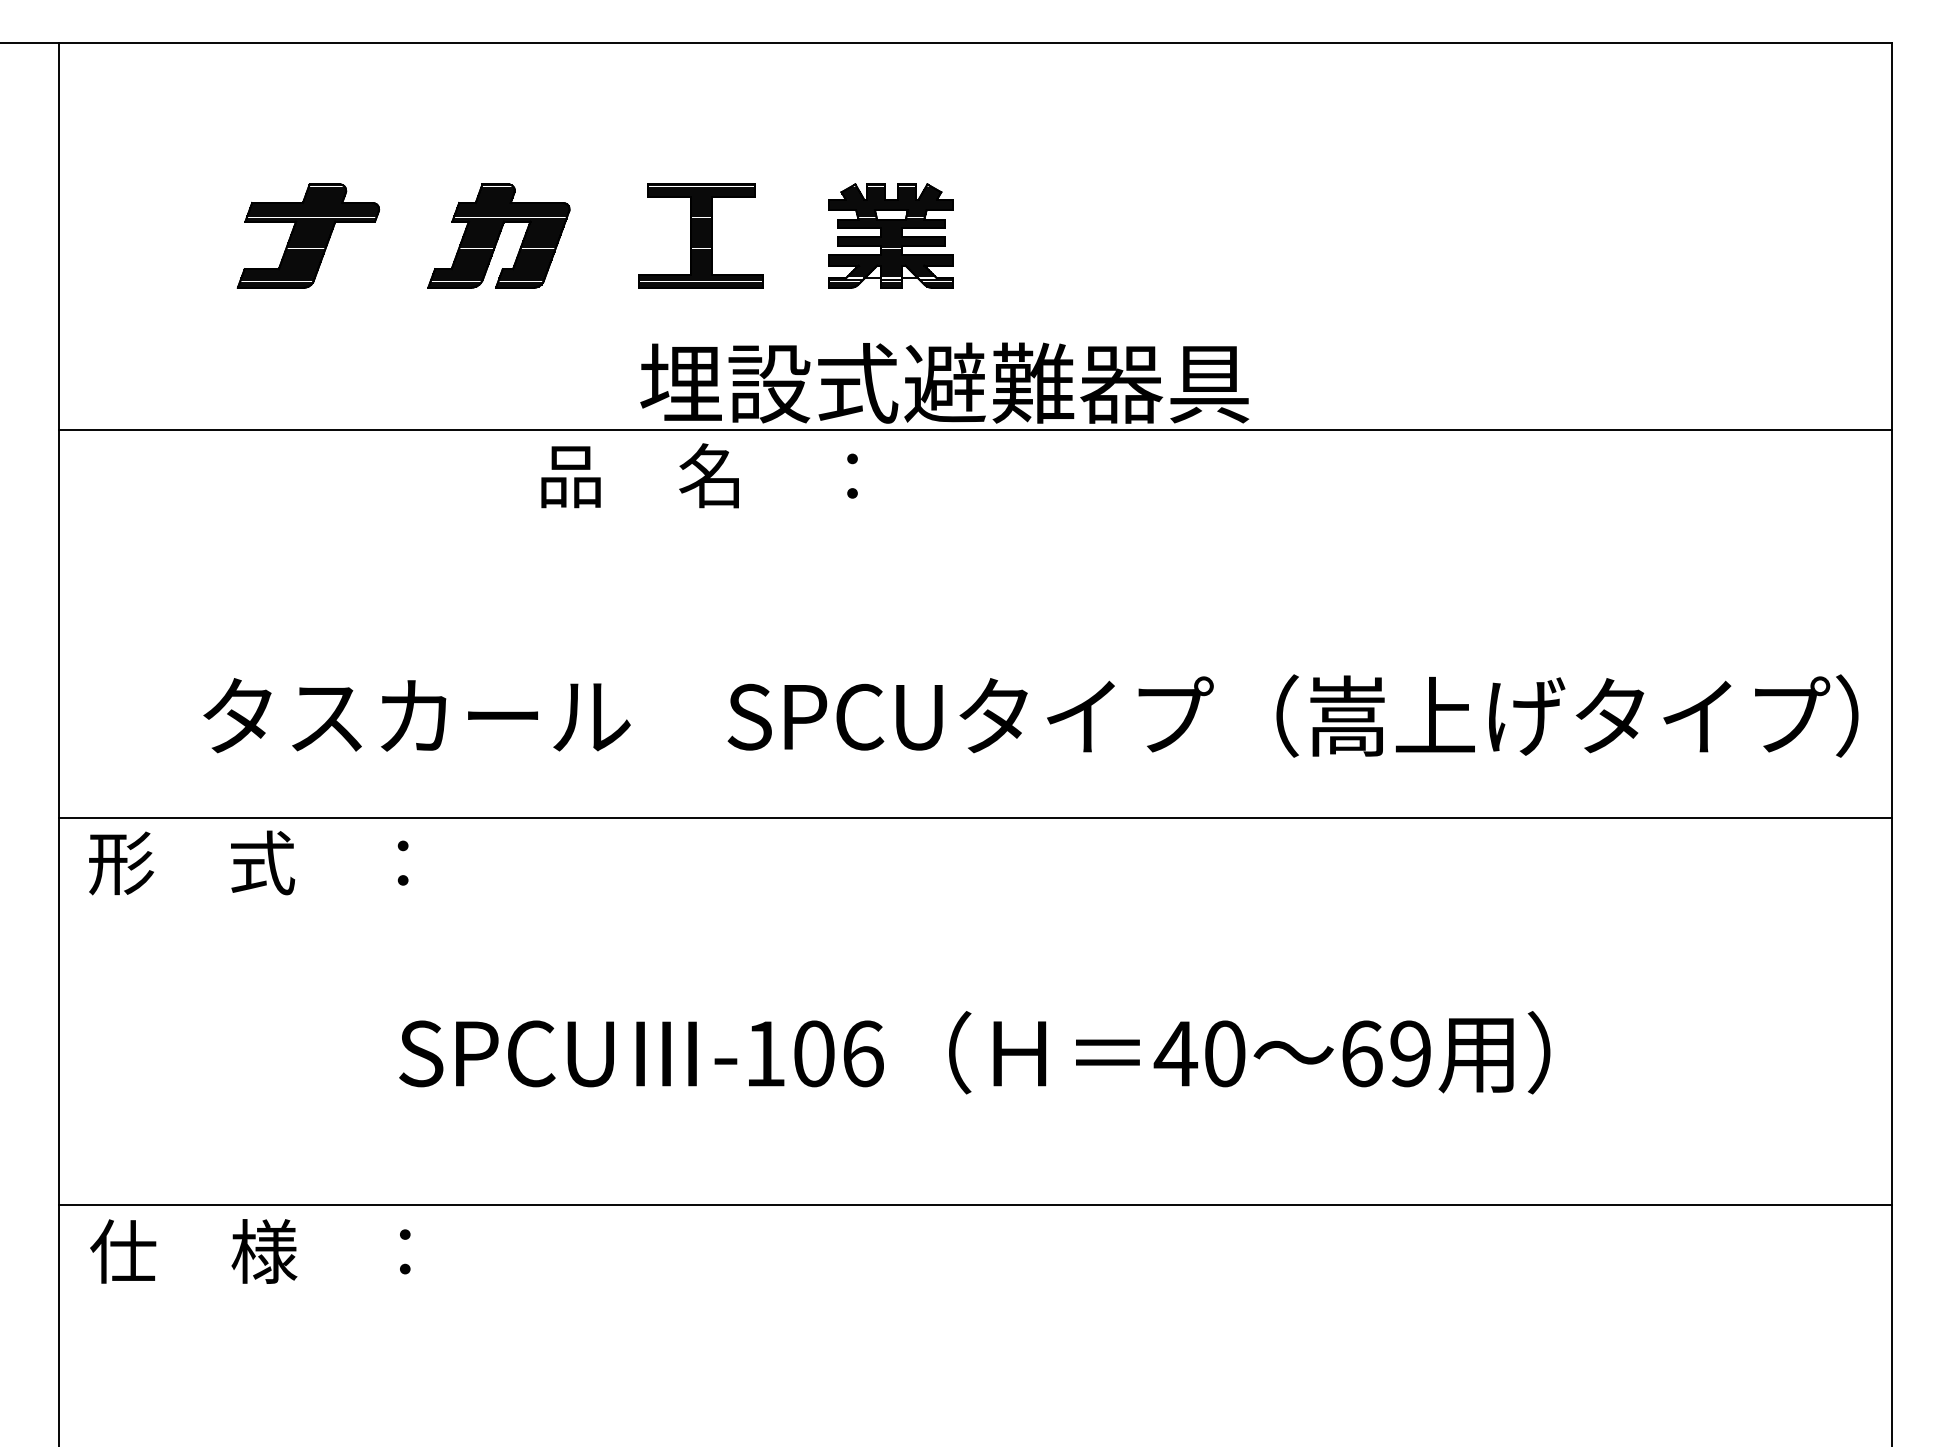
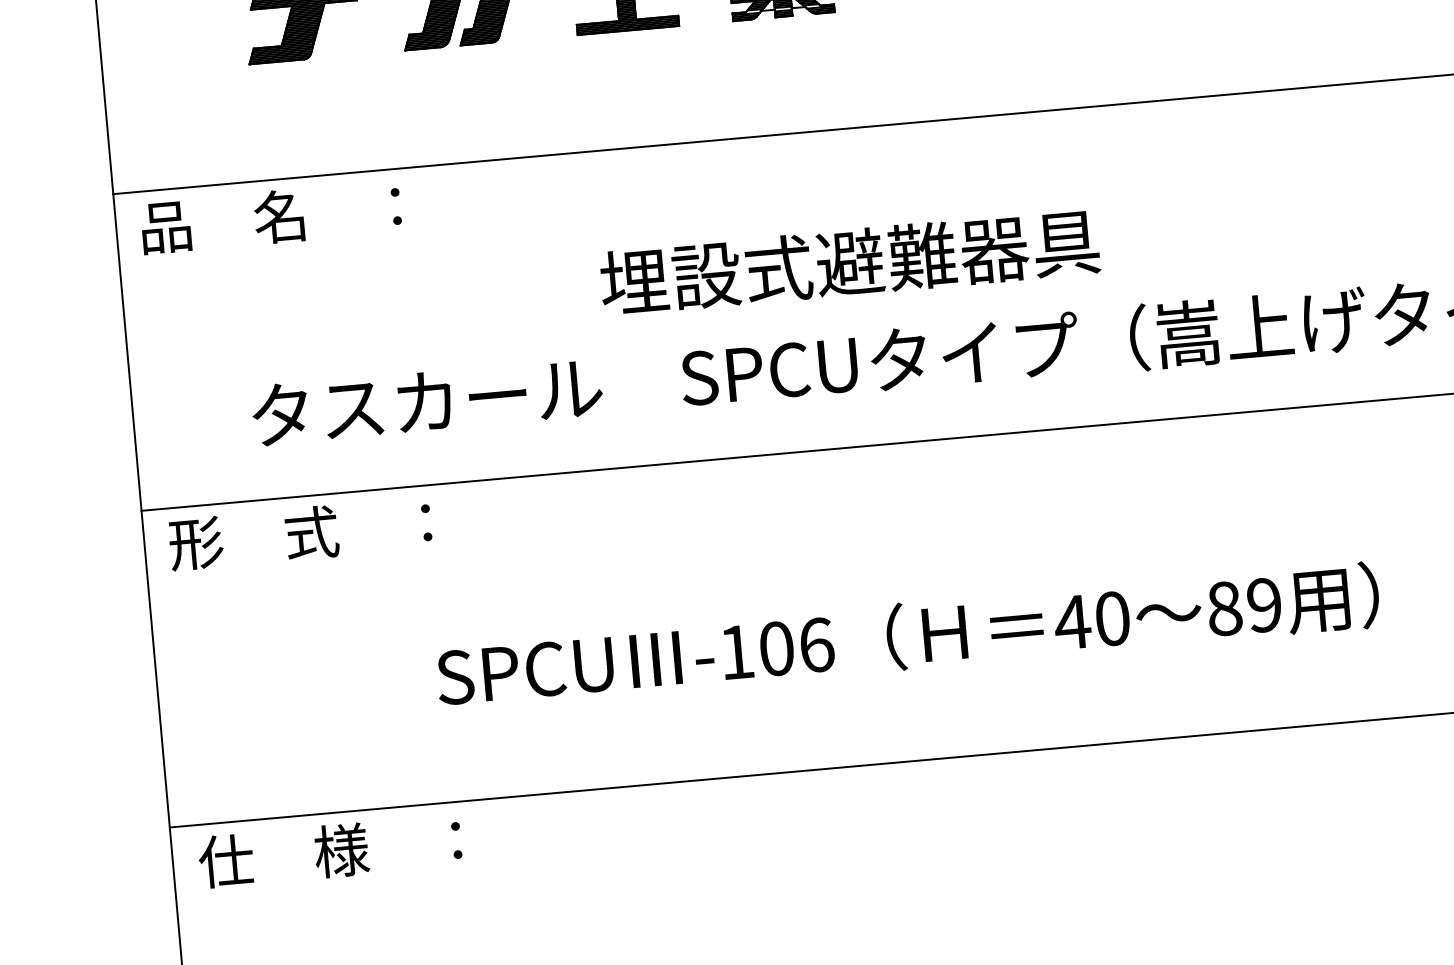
text: (944, 382) -> (849, 261), moved
text: (699, 475) -> (271, 217), moved
text: (1361, 1053) -> (1224, 608), 69 -> 89

